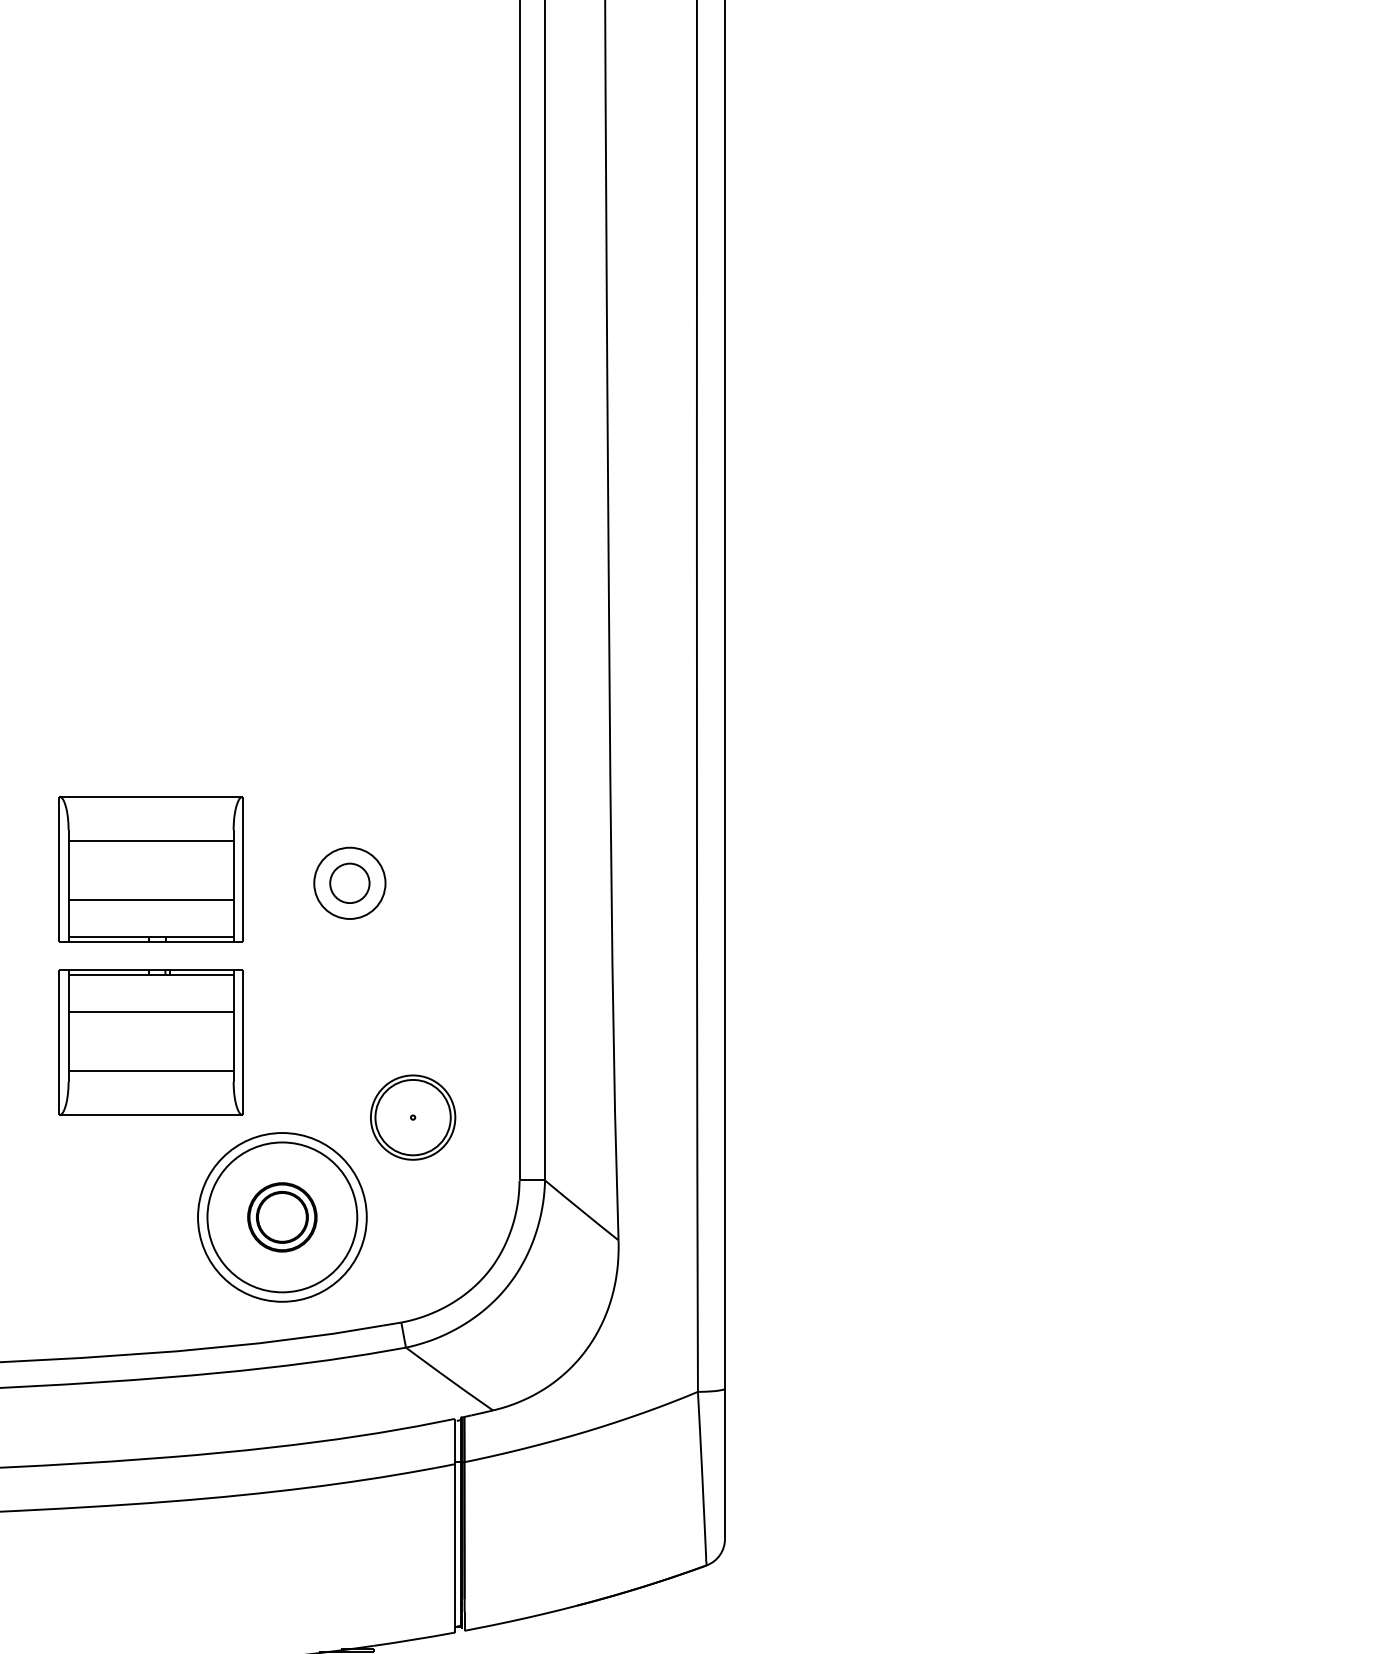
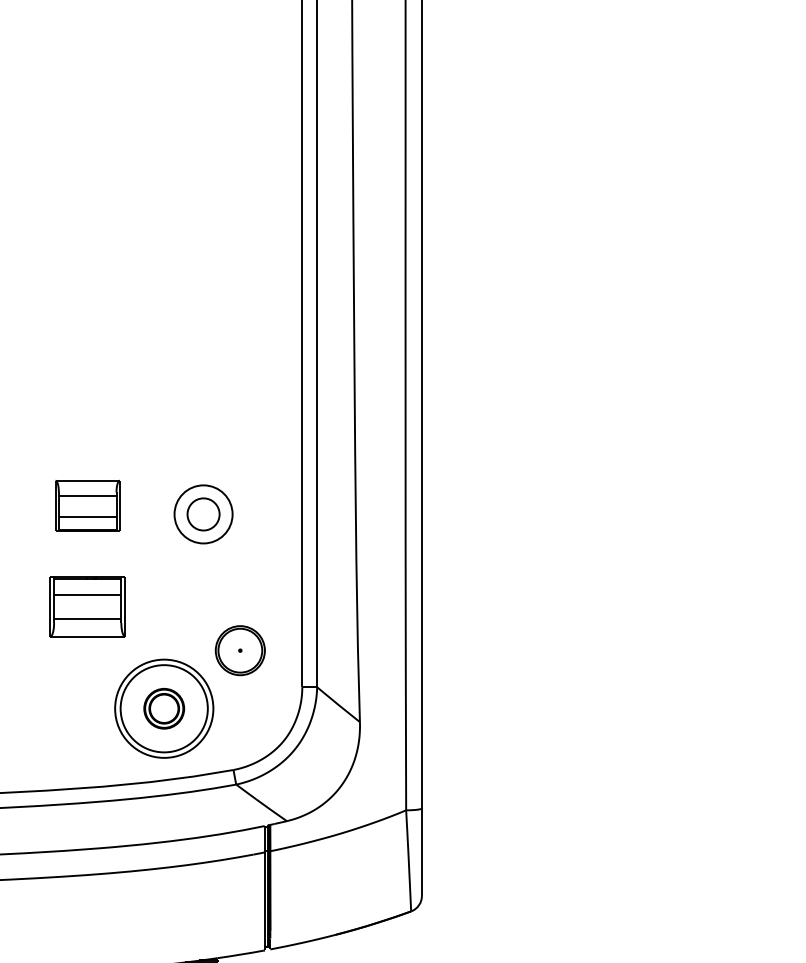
part: (150, 868) -> (87, 505), size x0.6
part: (349, 881) -> (203, 513), size x1.4
part: (150, 1041) -> (87, 606), size x0.7

